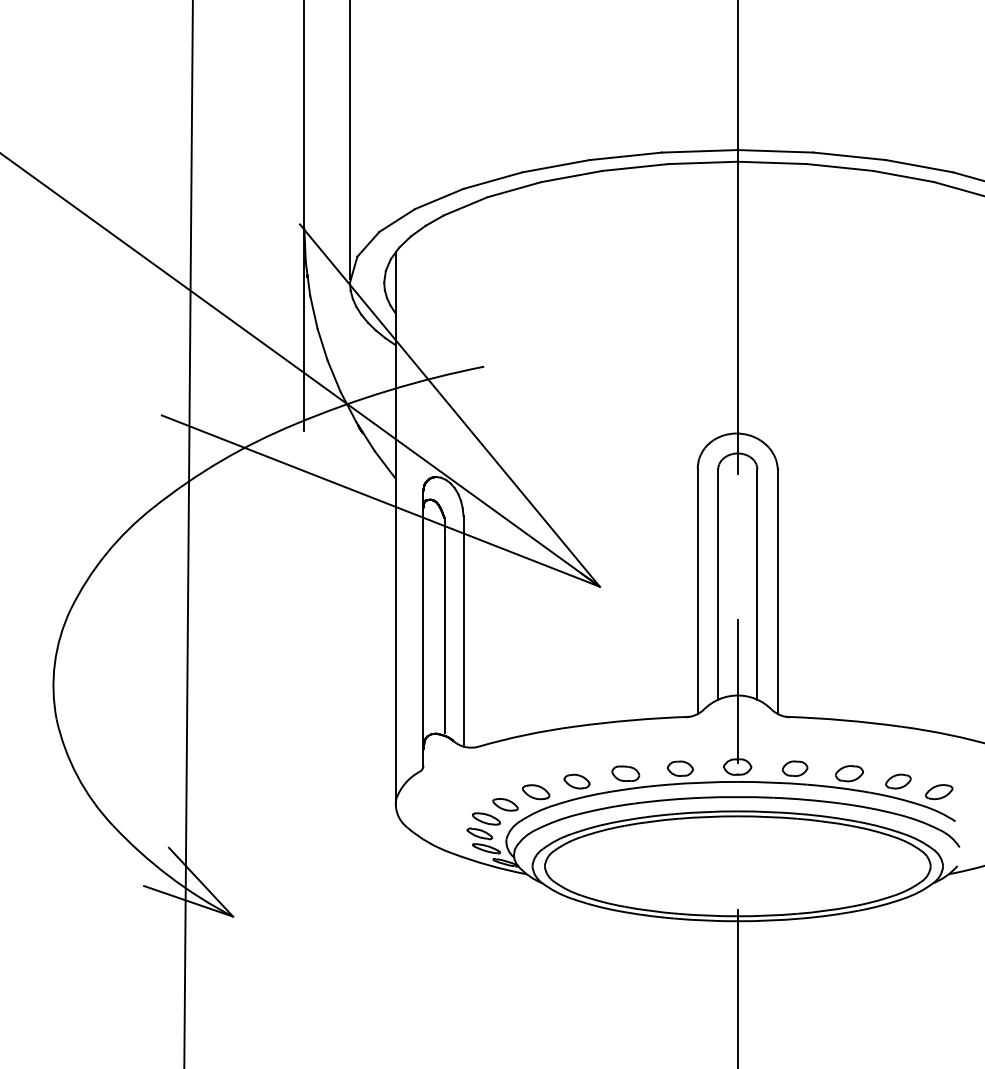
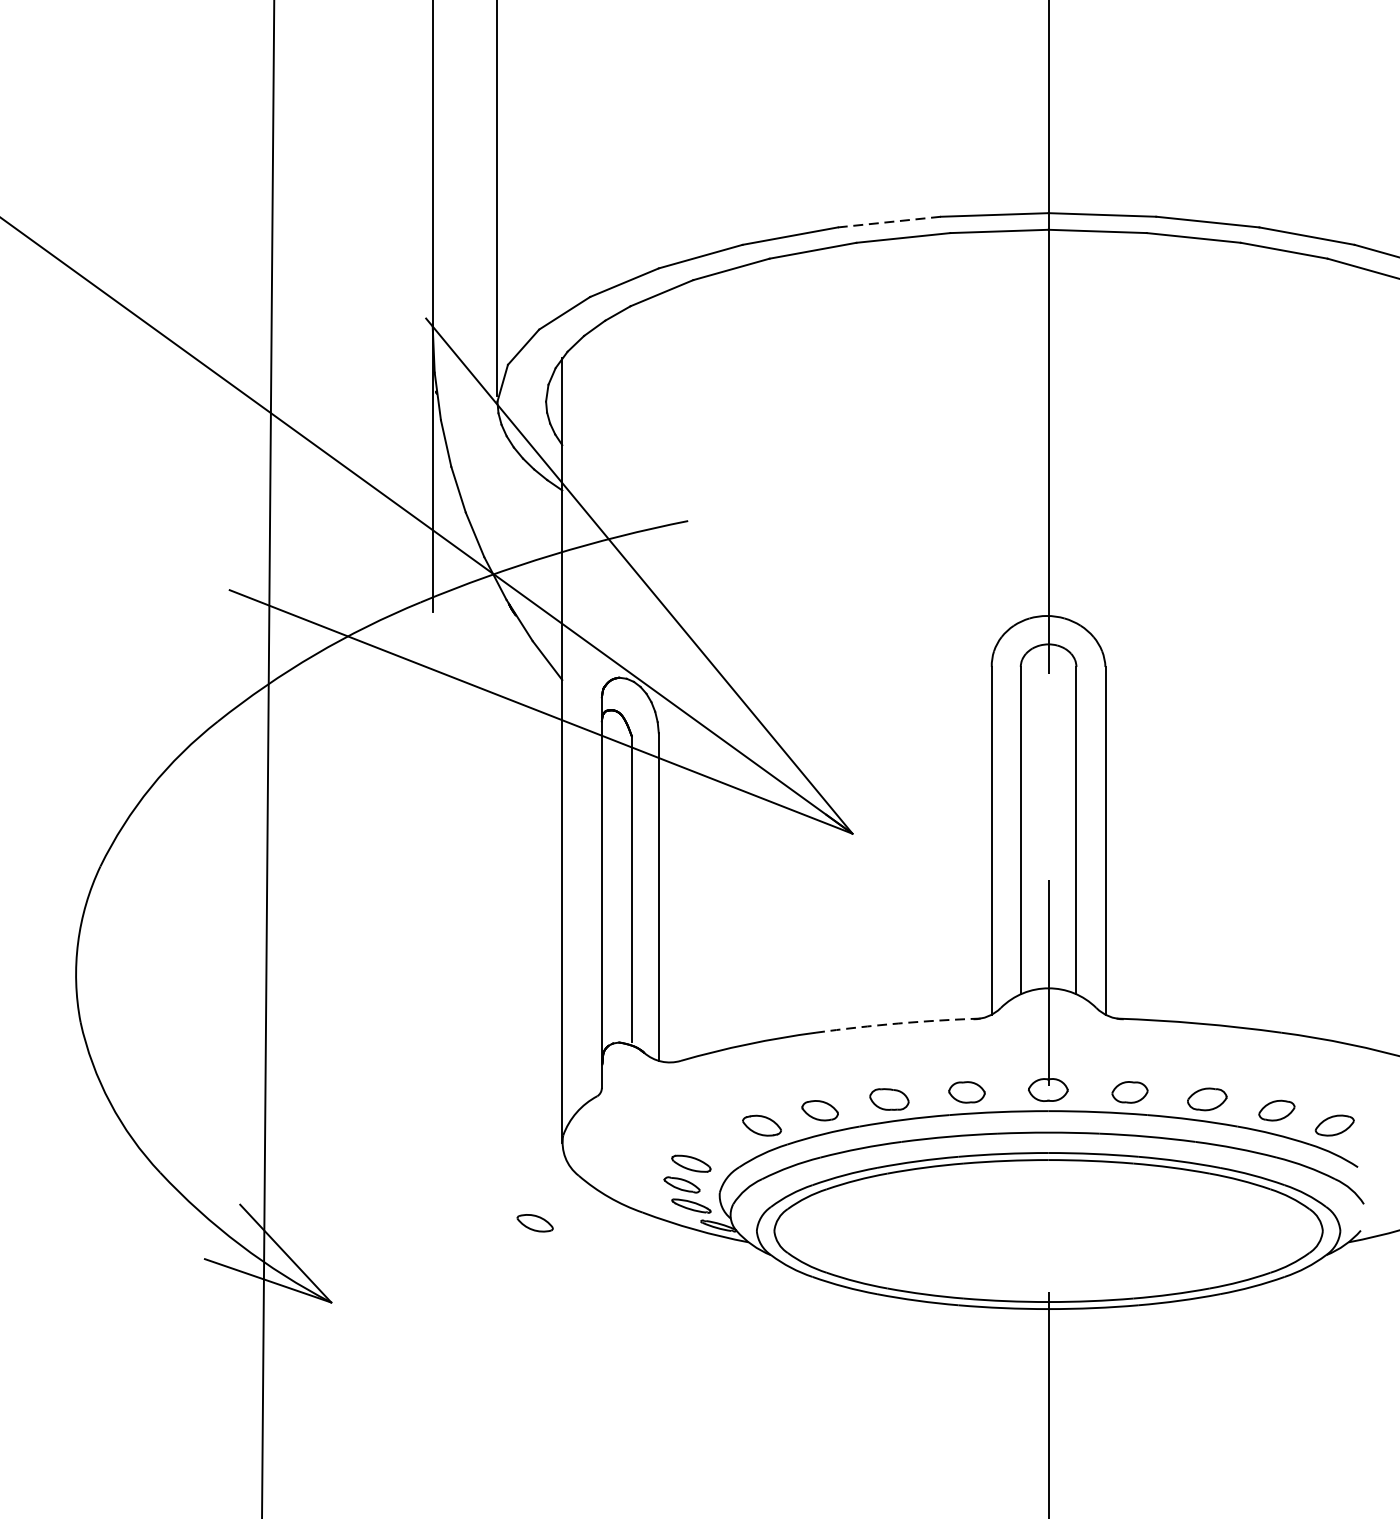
line: (625, 156) -> (889, 222), solid -> dashed
arc: (631, 720) -> (897, 1023), solid -> dashed
part: (505, 804) -> (535, 1222), moved

